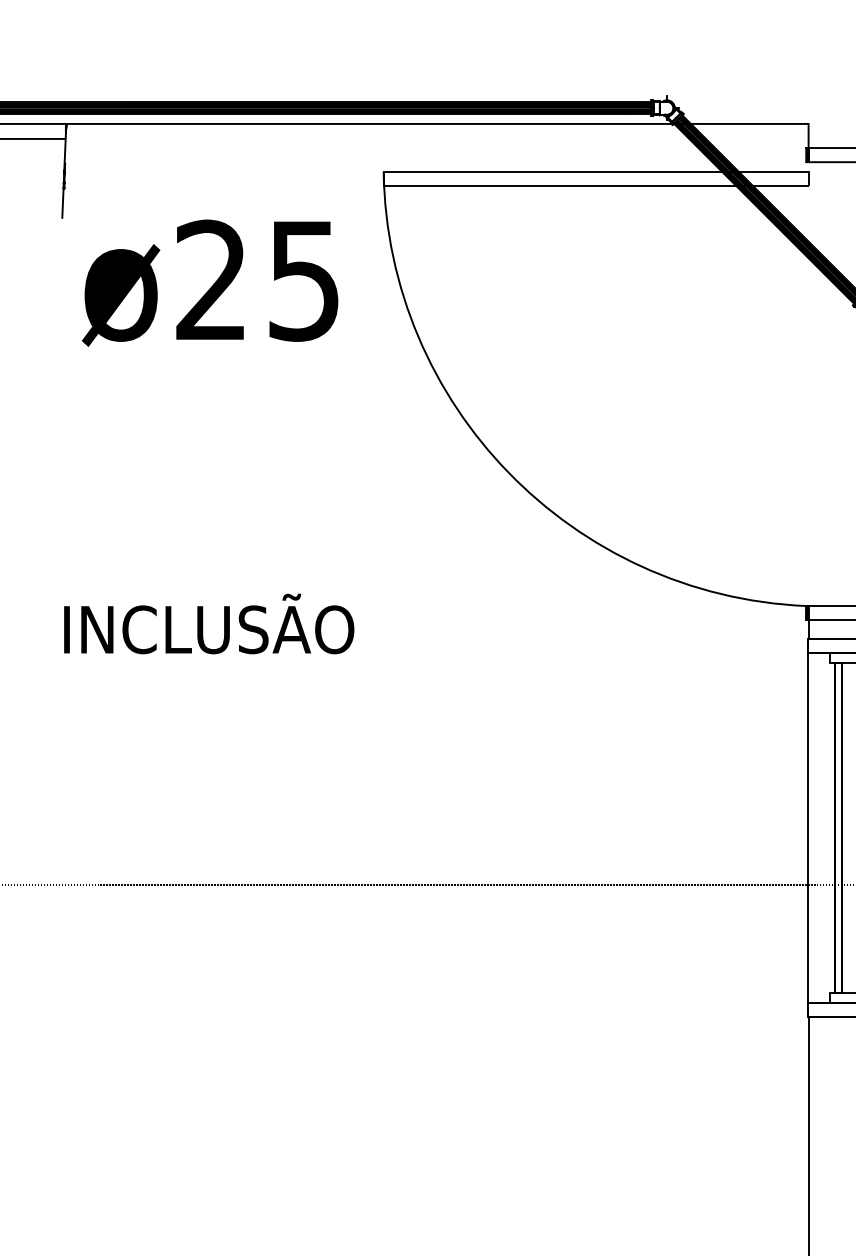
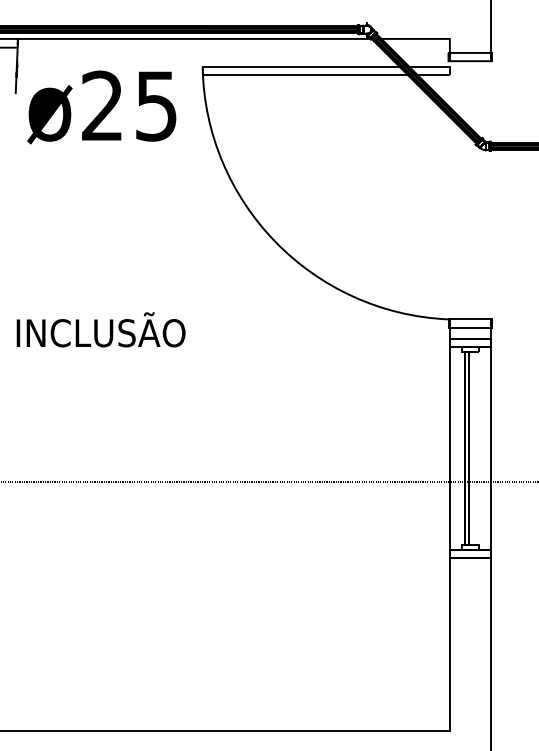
text: (209, 283) -> (101, 107), moved

